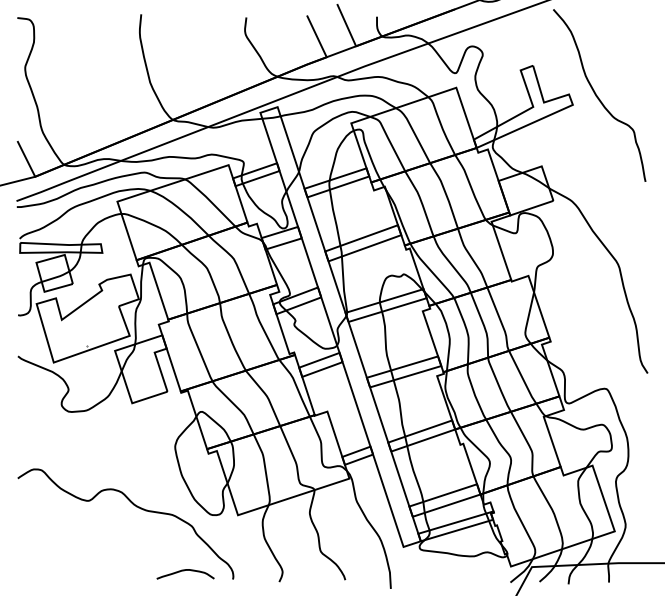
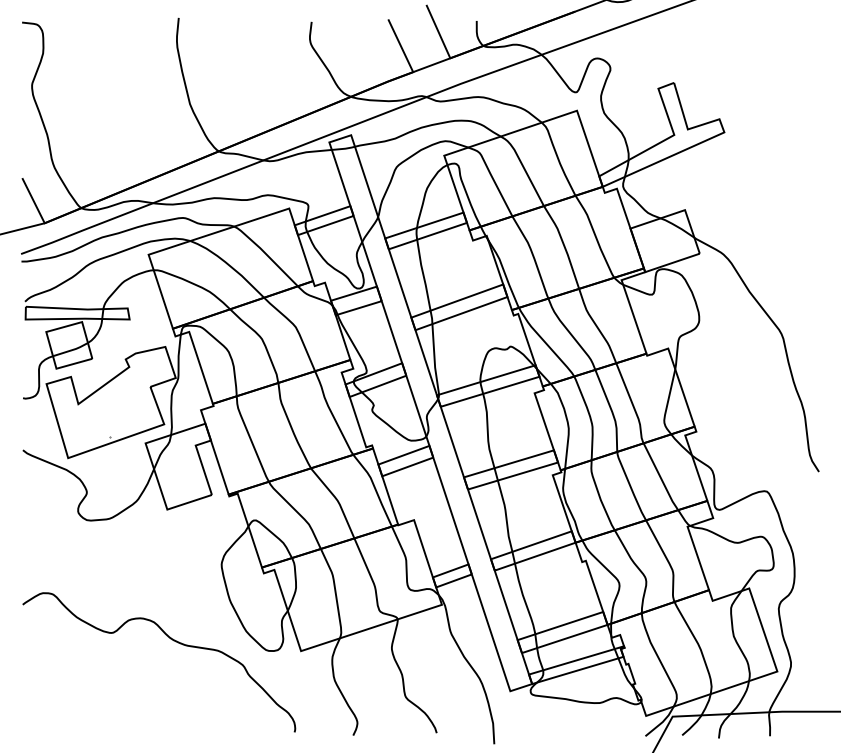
curve: (598, 96) -> (756, 121), removed
curve: (184, 571) -> (233, 722), removed

